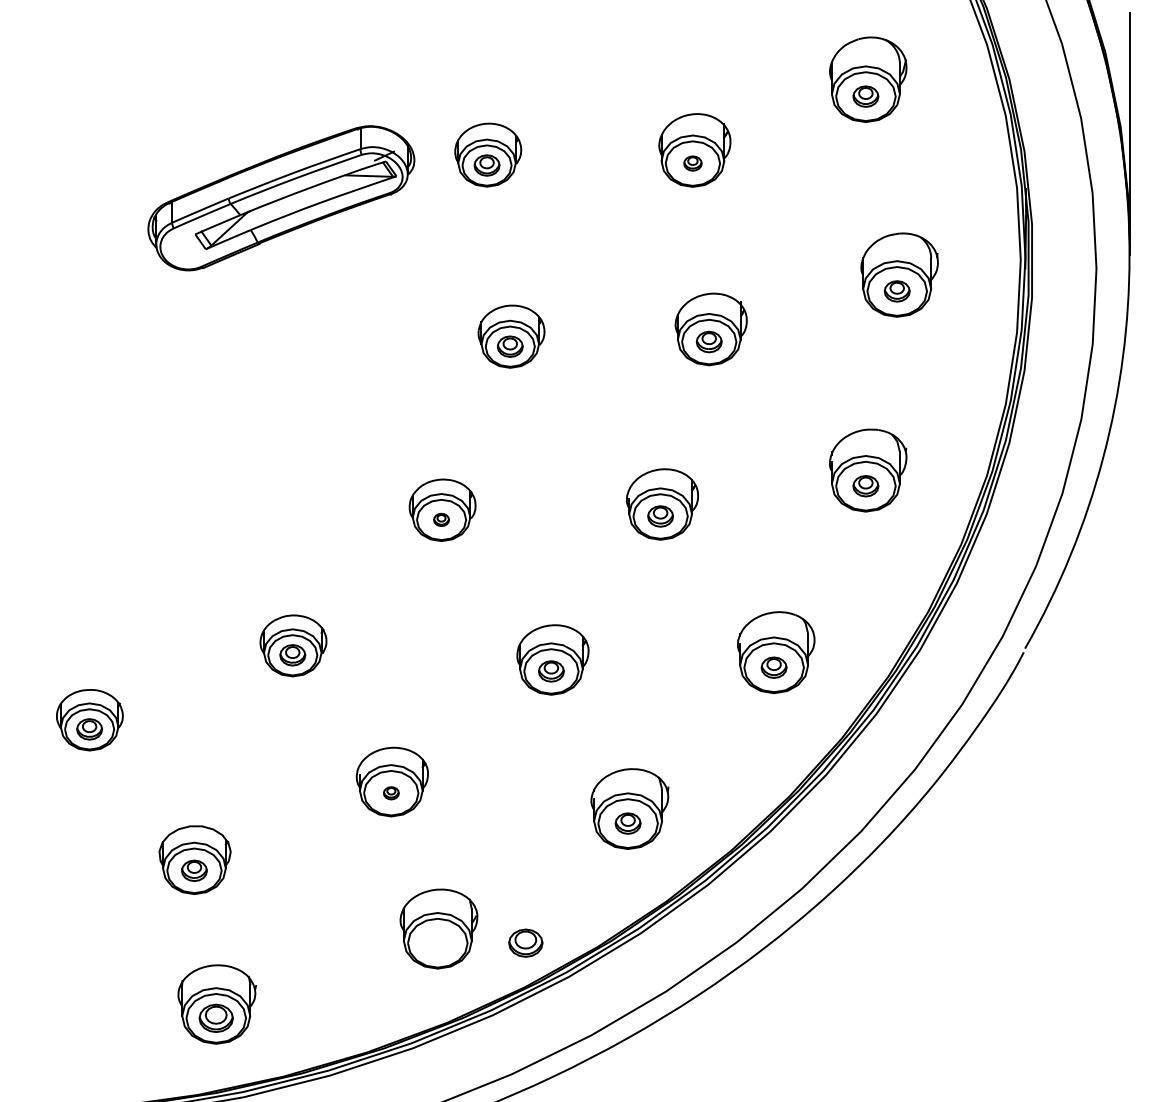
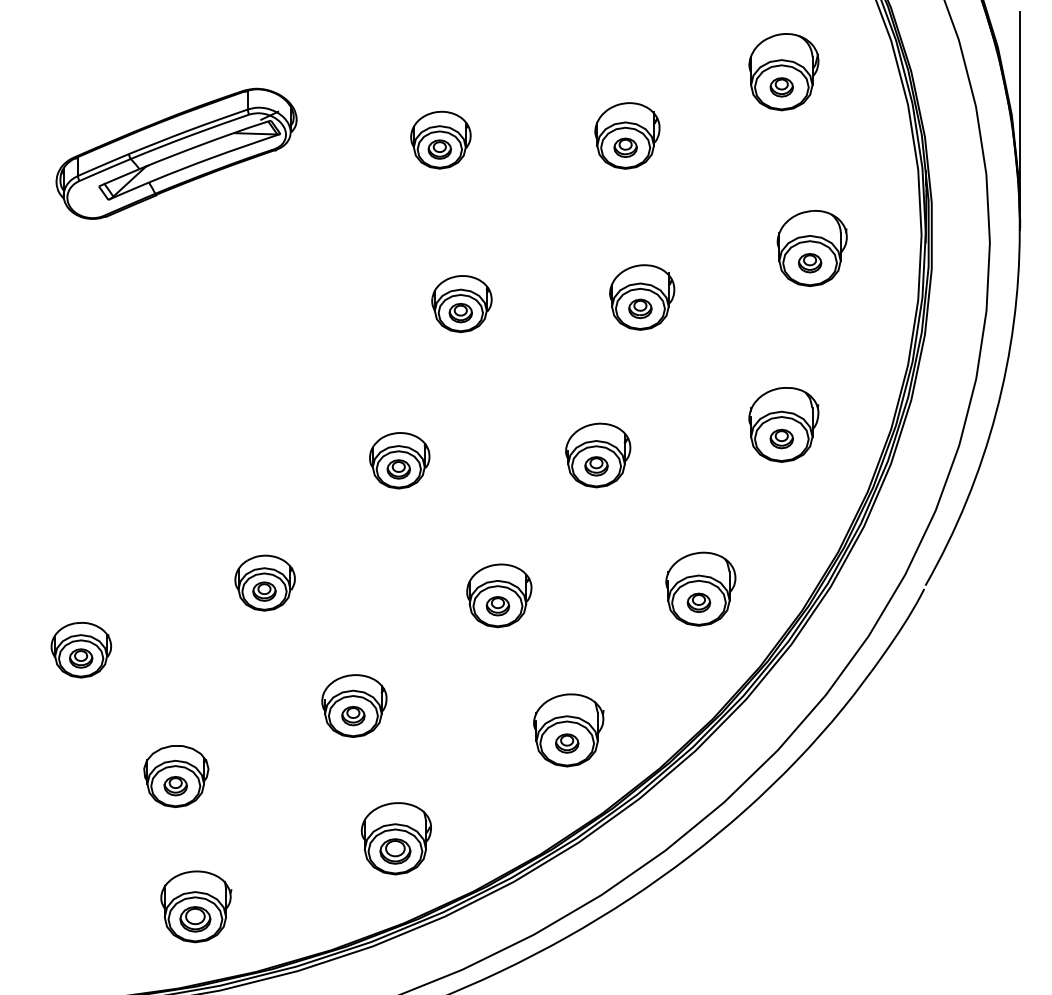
part: (692, 163) -> (625, 147), size x1.43
part: (281, 198) -> (176, 154), moved
part: (441, 519) -> (398, 469), size x1.67
part: (391, 793) -> (353, 716), size x1.67
part: (525, 942) -> (395, 850), moved

